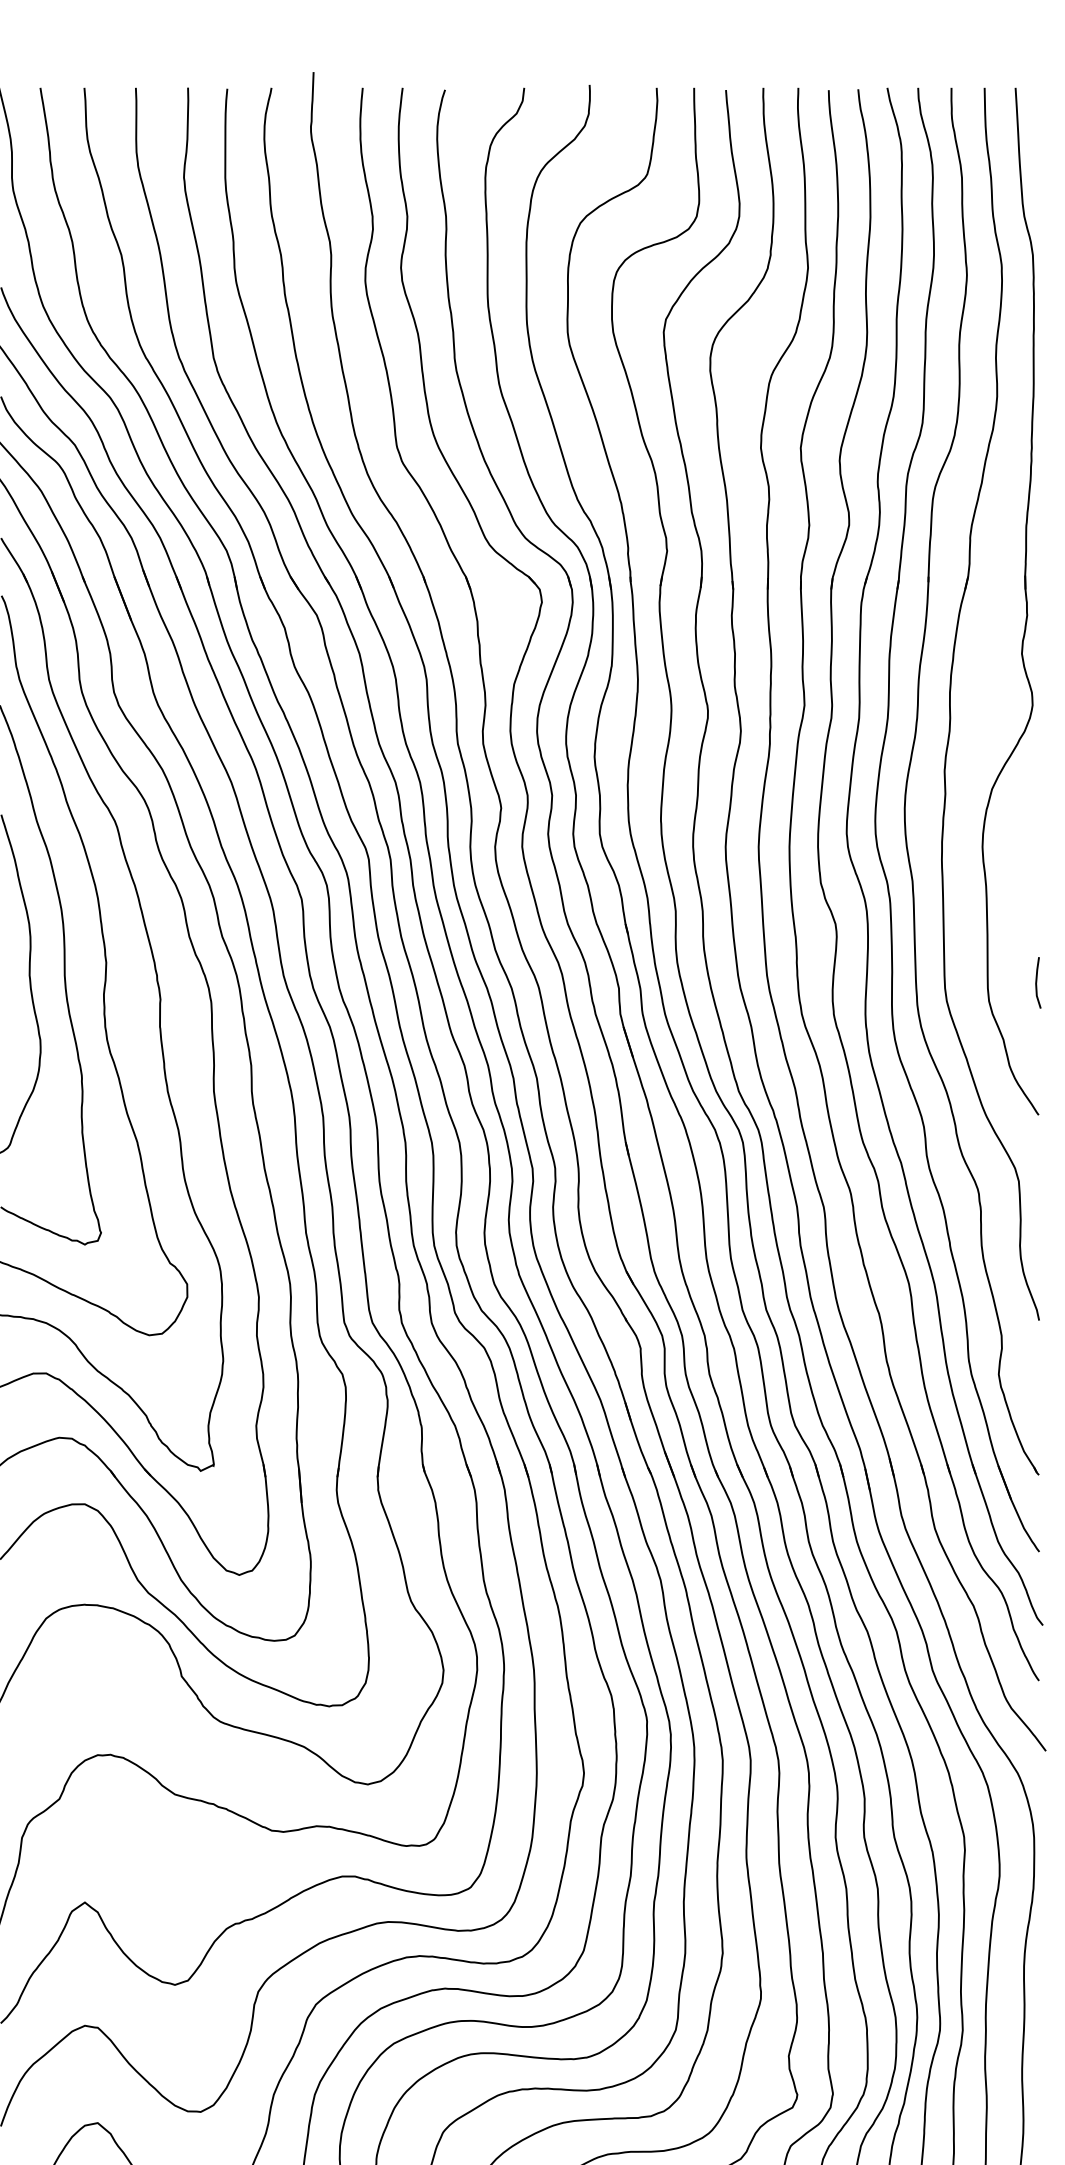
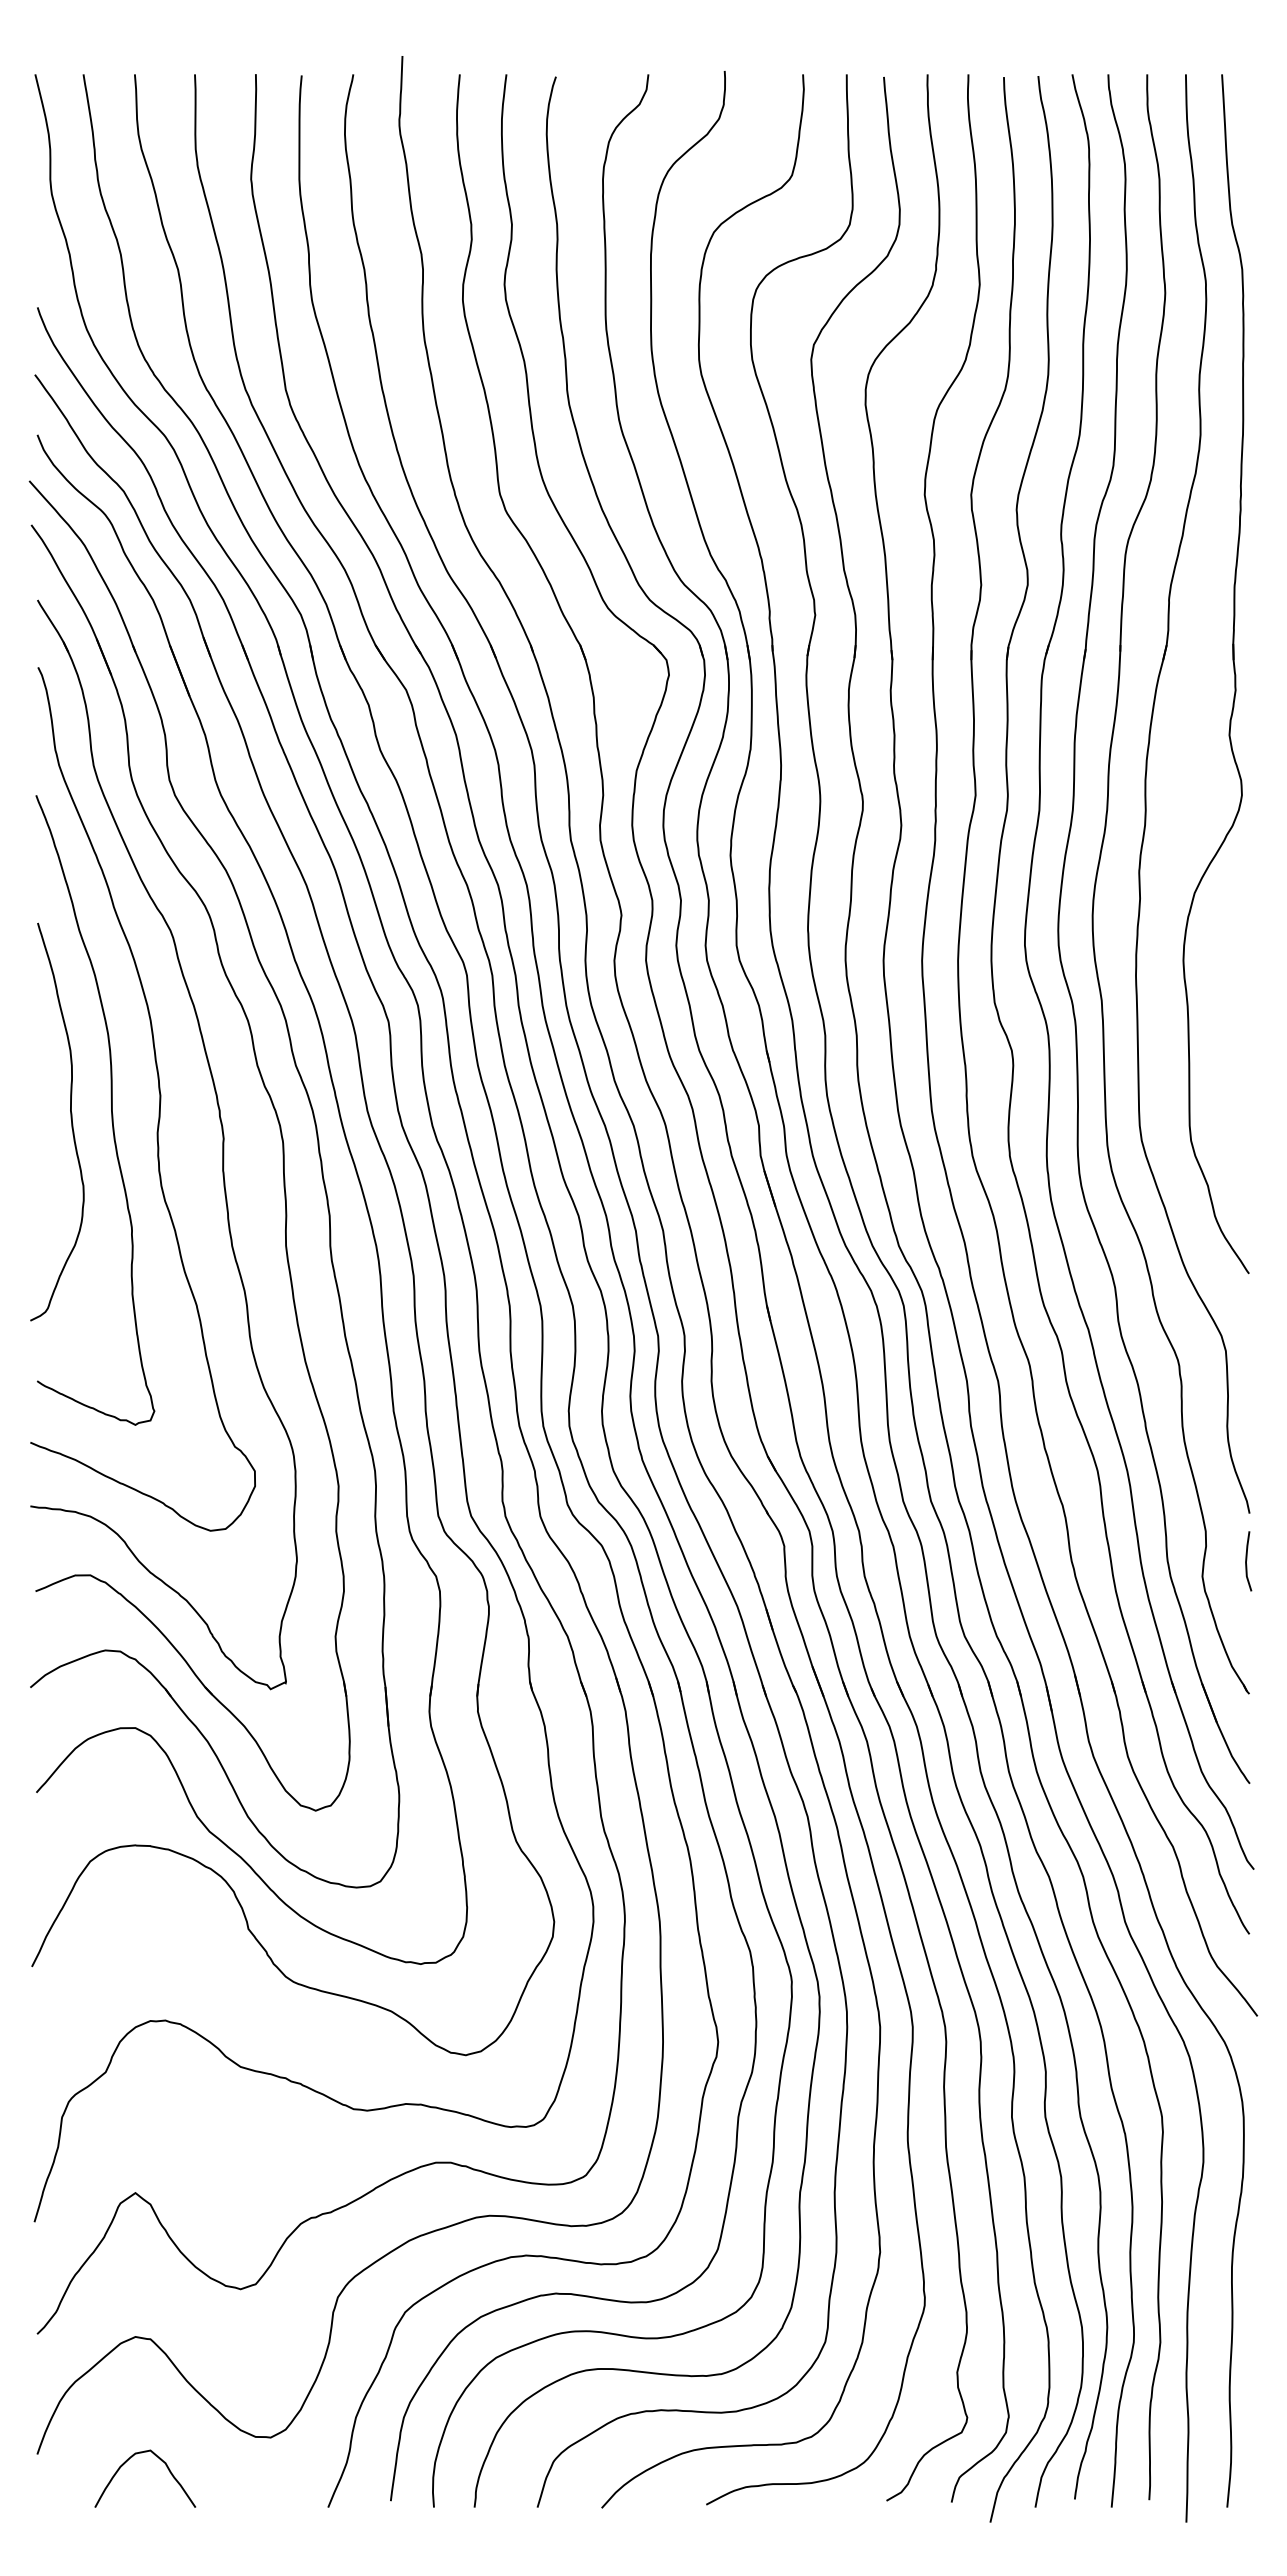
line: (1037, 982) -> (1247, 1560), moved

